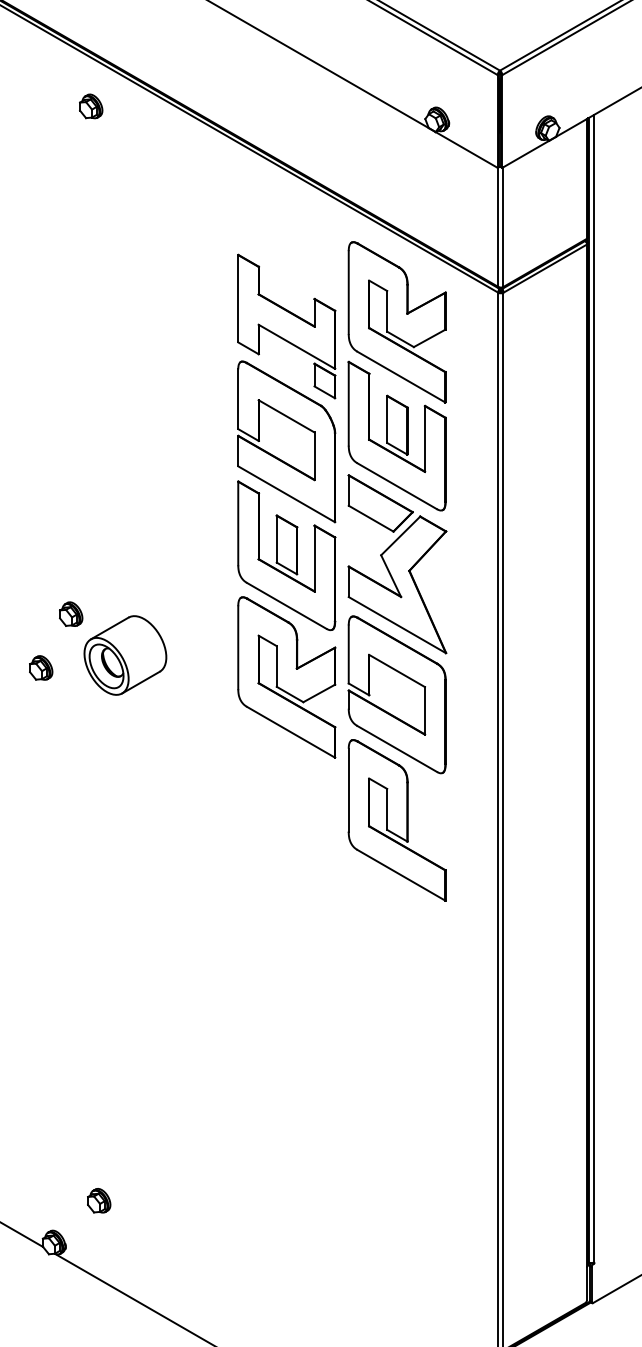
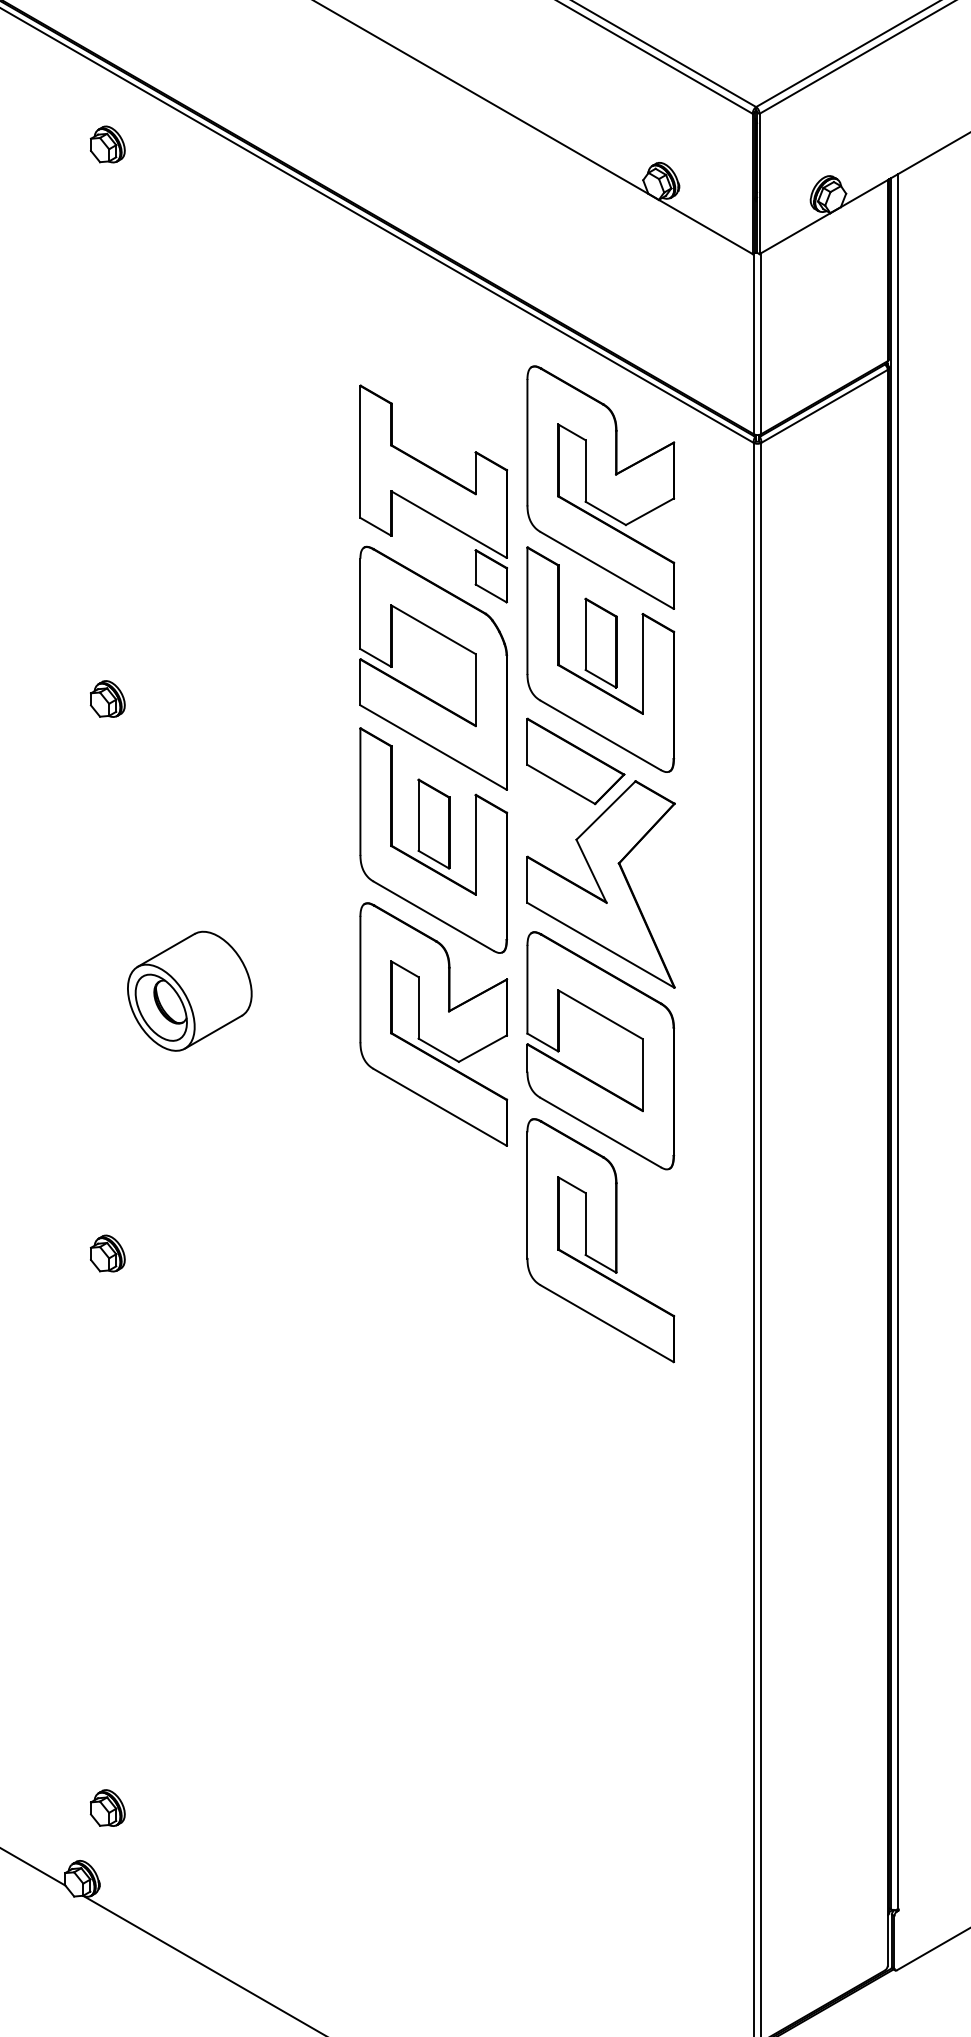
part: (91, 106) -> (108, 144), moved
part: (71, 613) -> (108, 697), moved
part: (41, 667) -> (108, 1252), moved
part: (99, 1200) -> (108, 1807), moved

